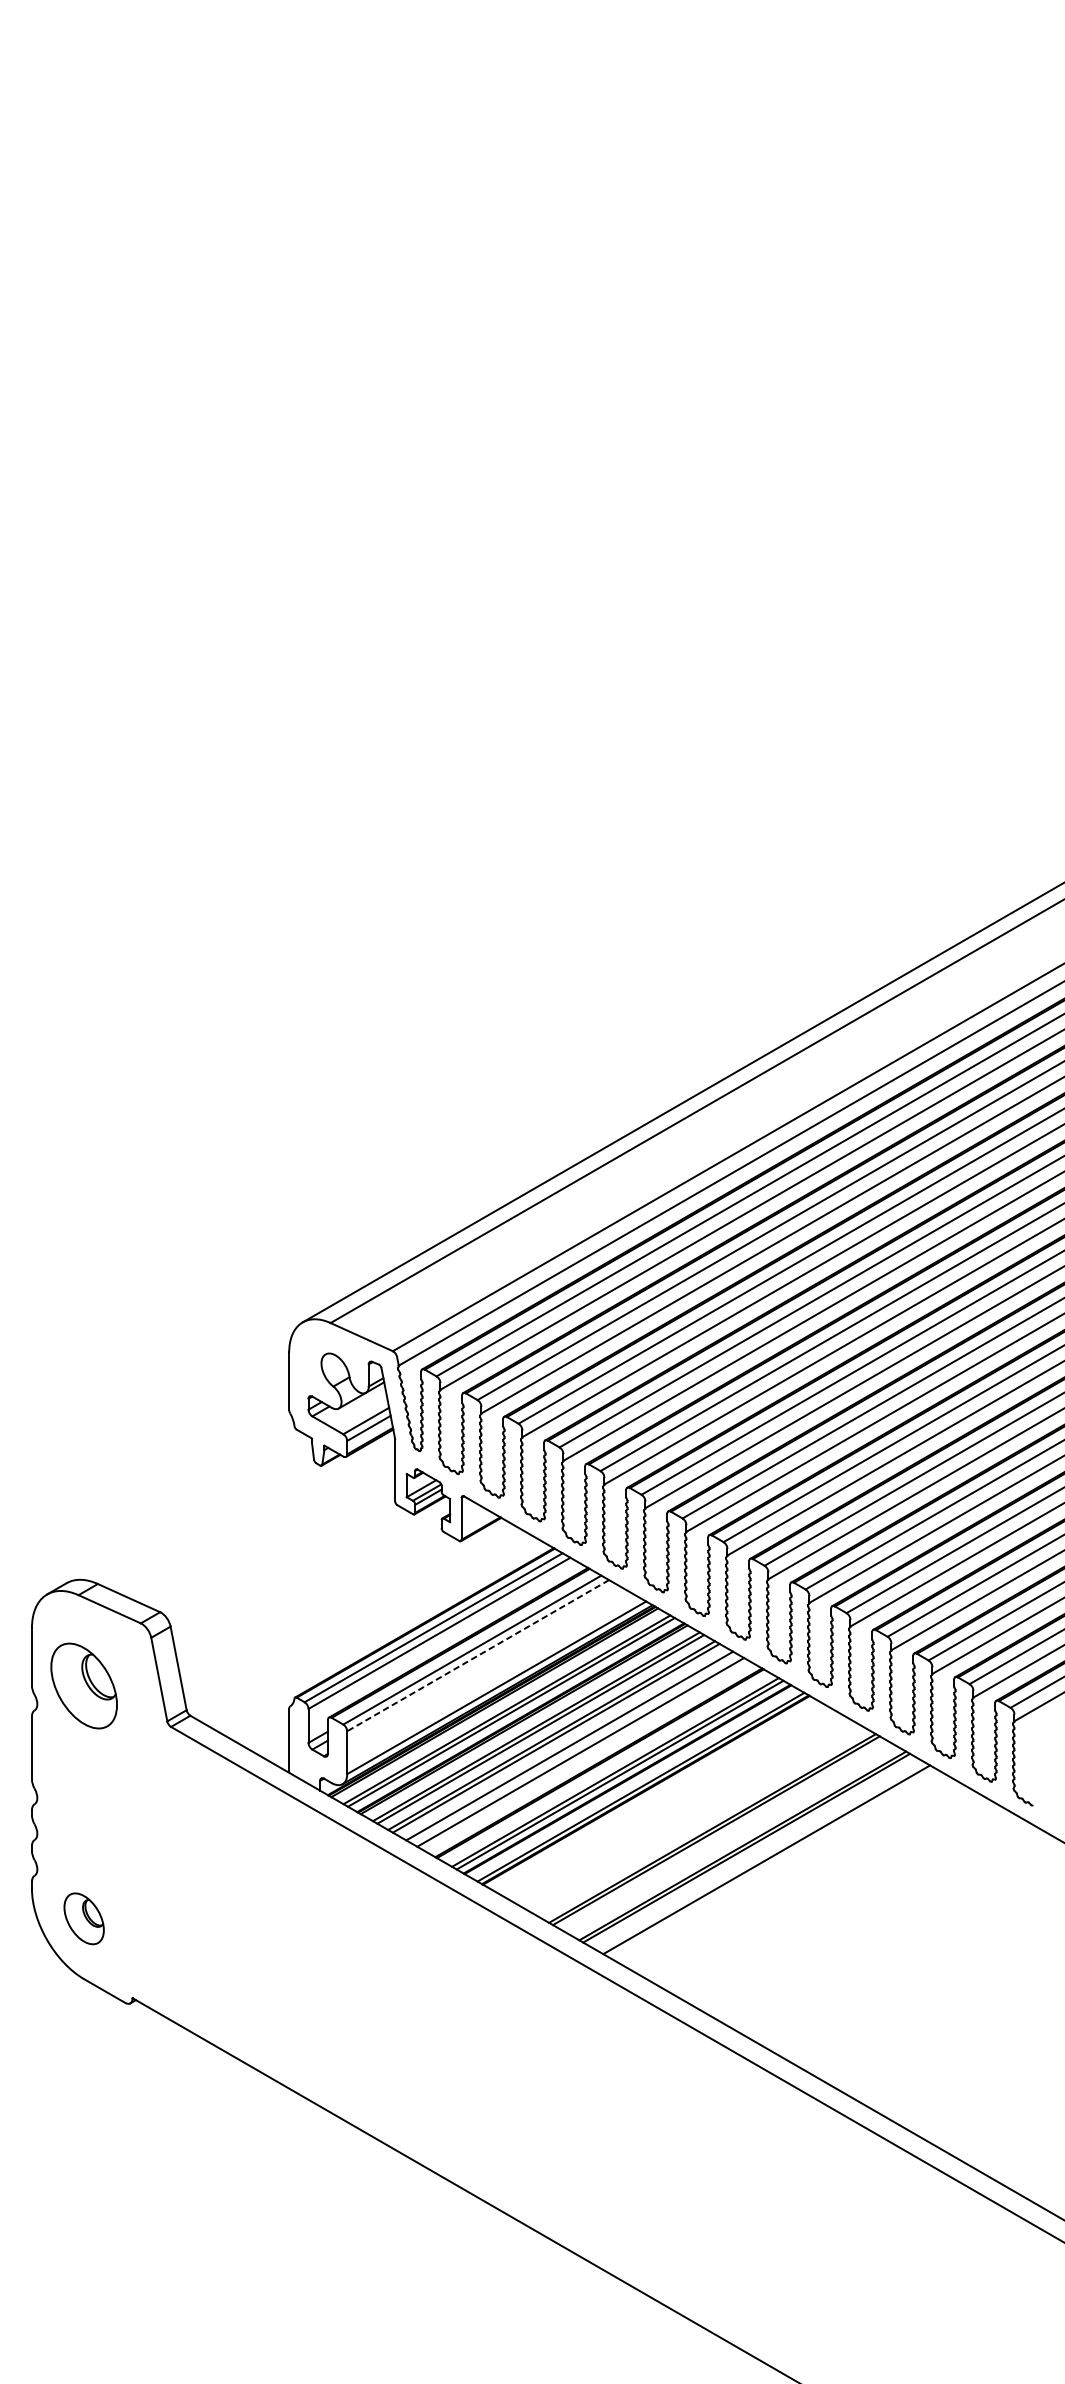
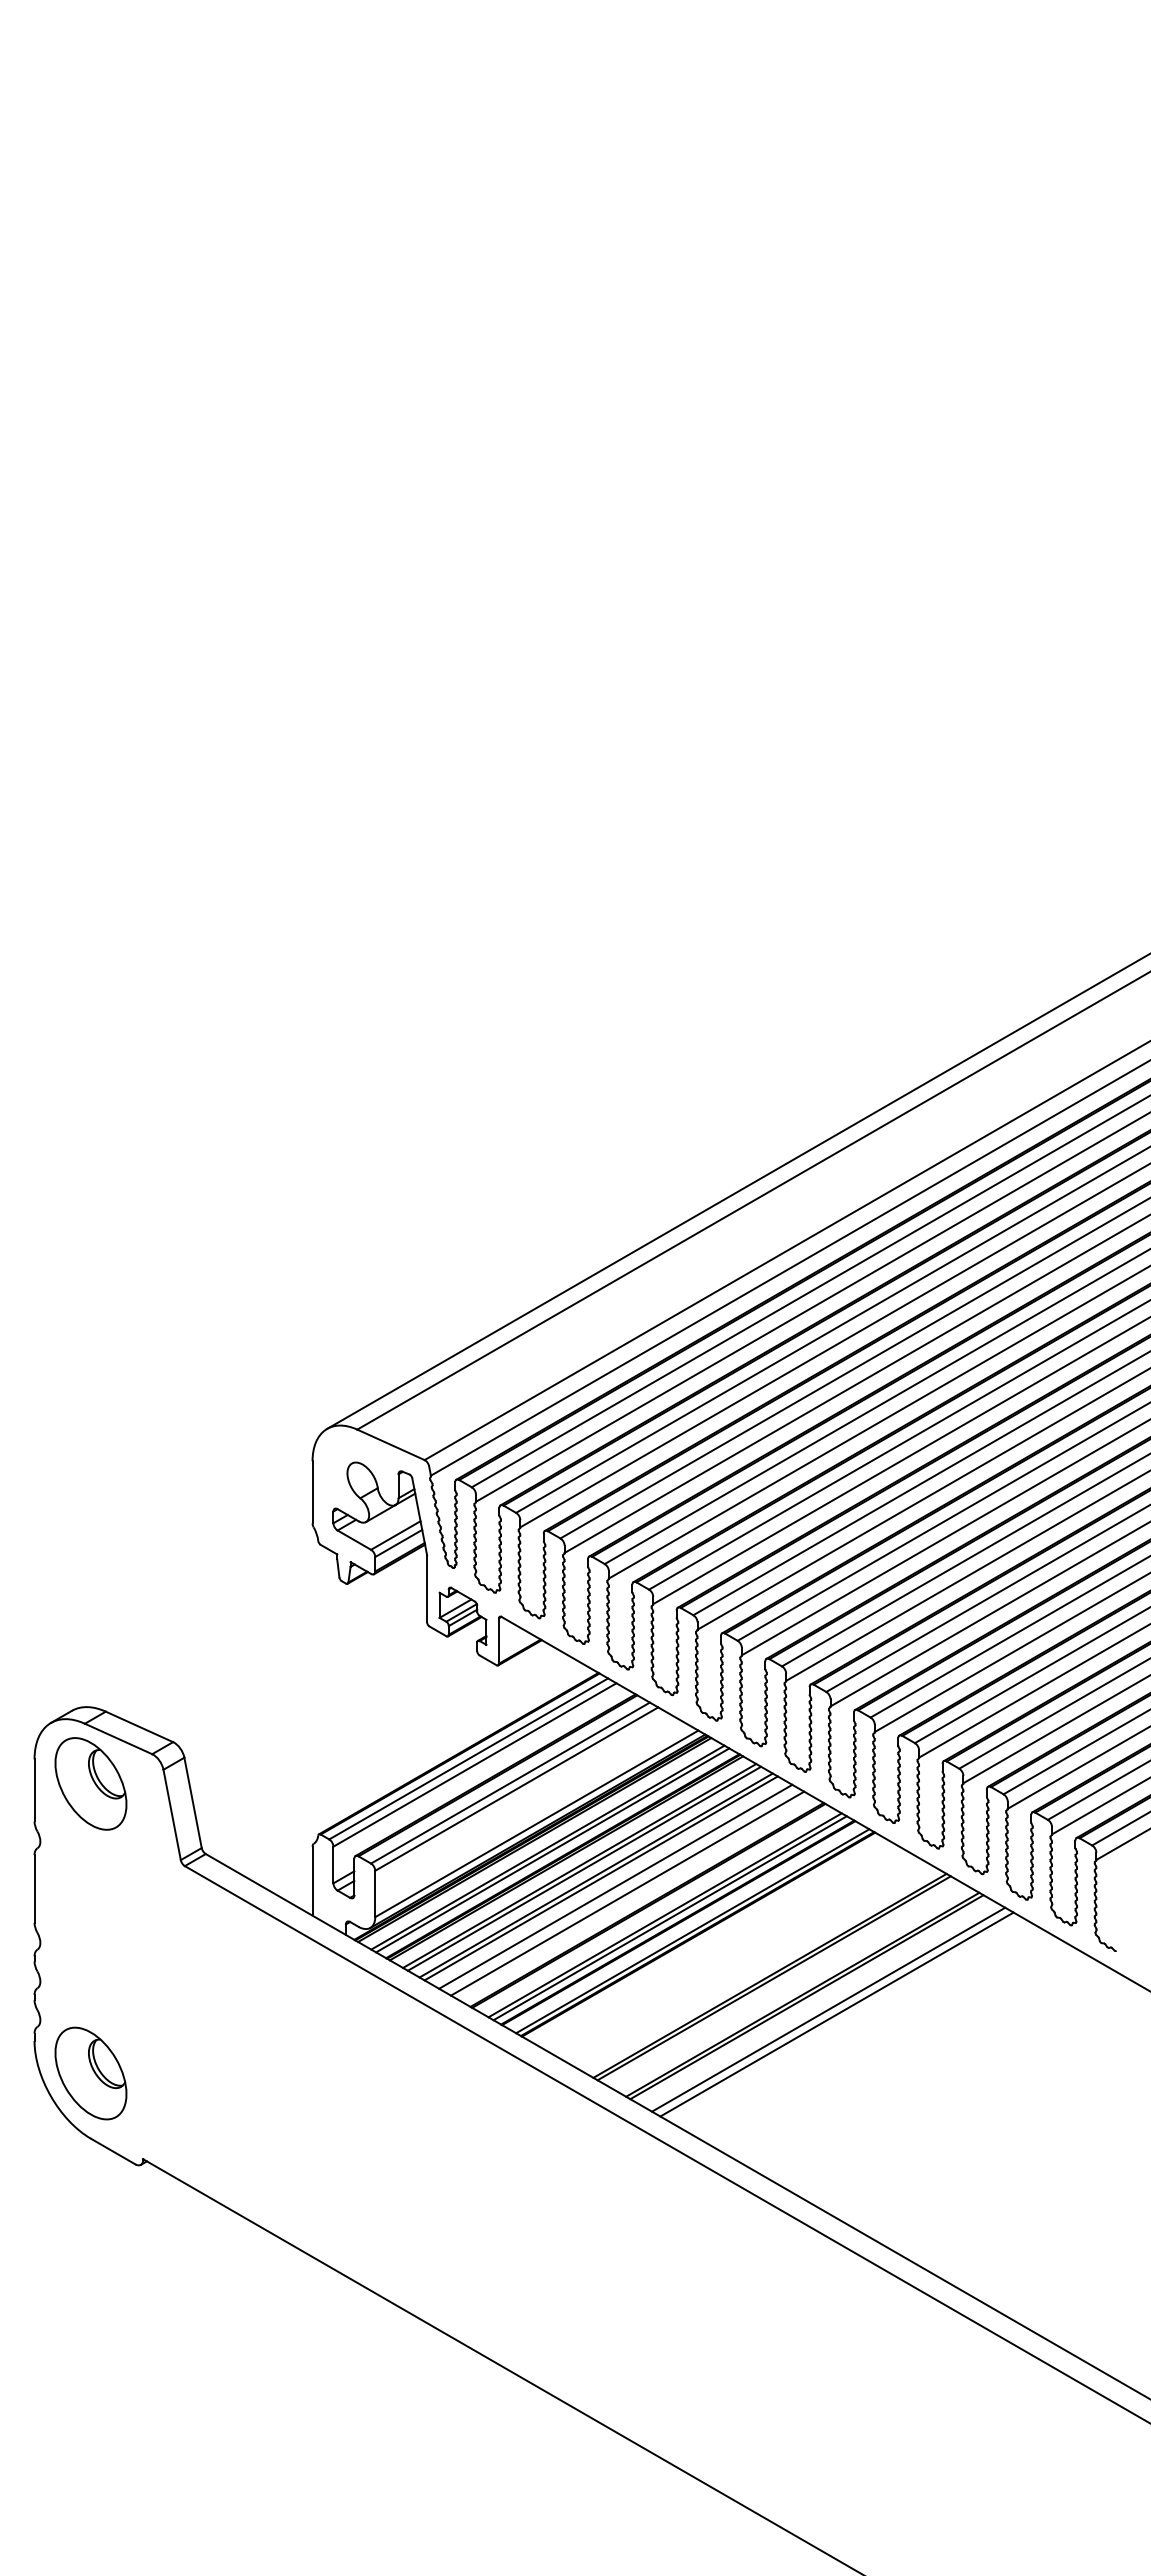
line: (477, 1656) -> (516, 1789), dashed -> solid
part: (83, 1685) -> (90, 1783), moved
line: (774, 1864) -> (836, 2014), added
part: (83, 1918) -> (90, 2073), size x1.67

